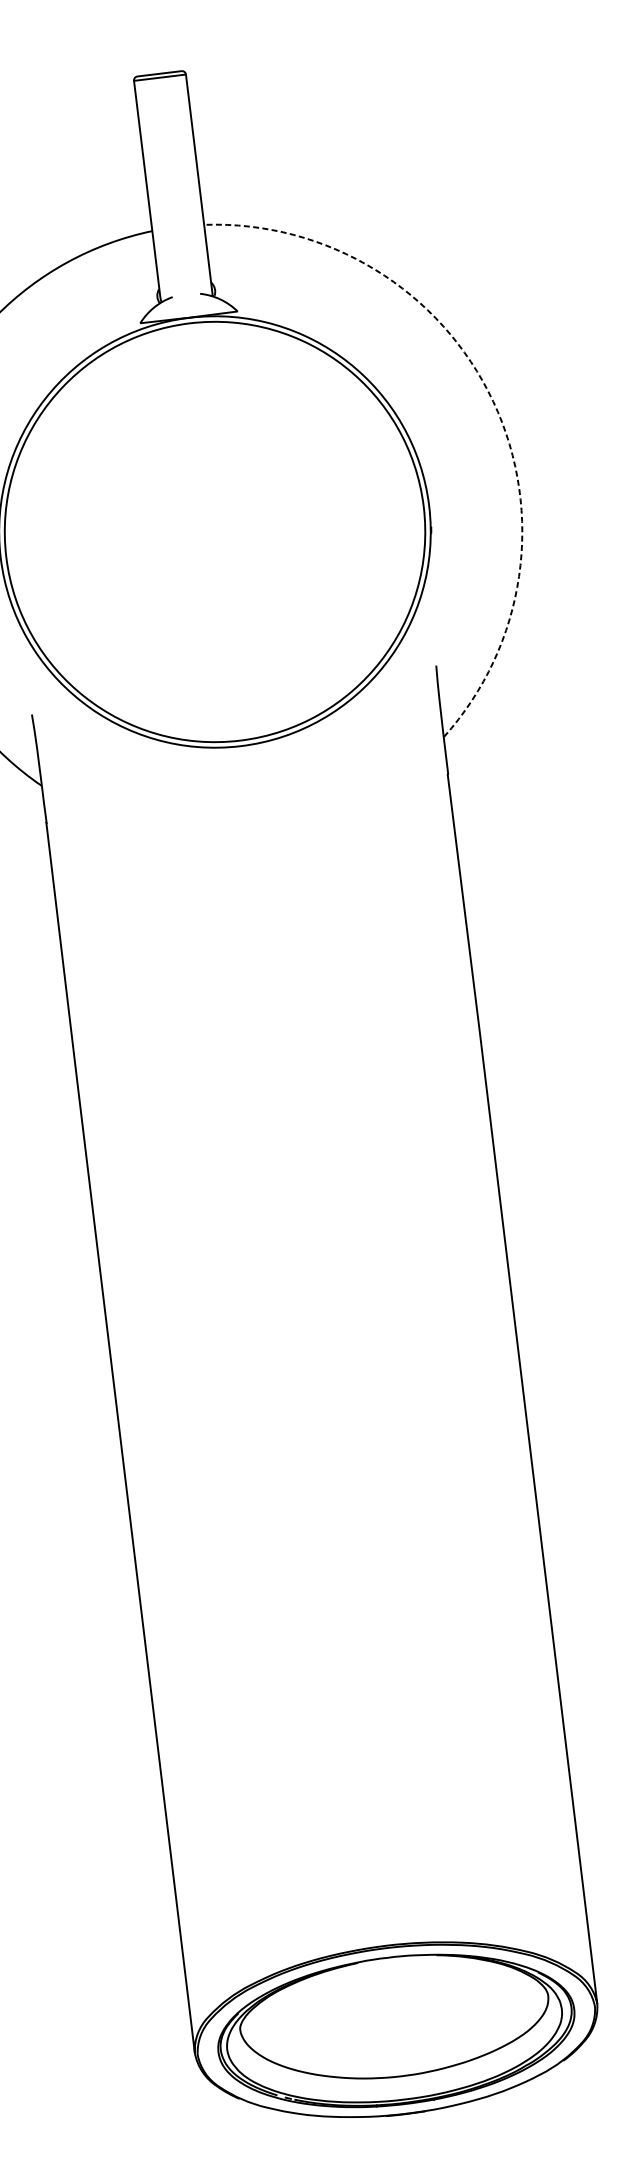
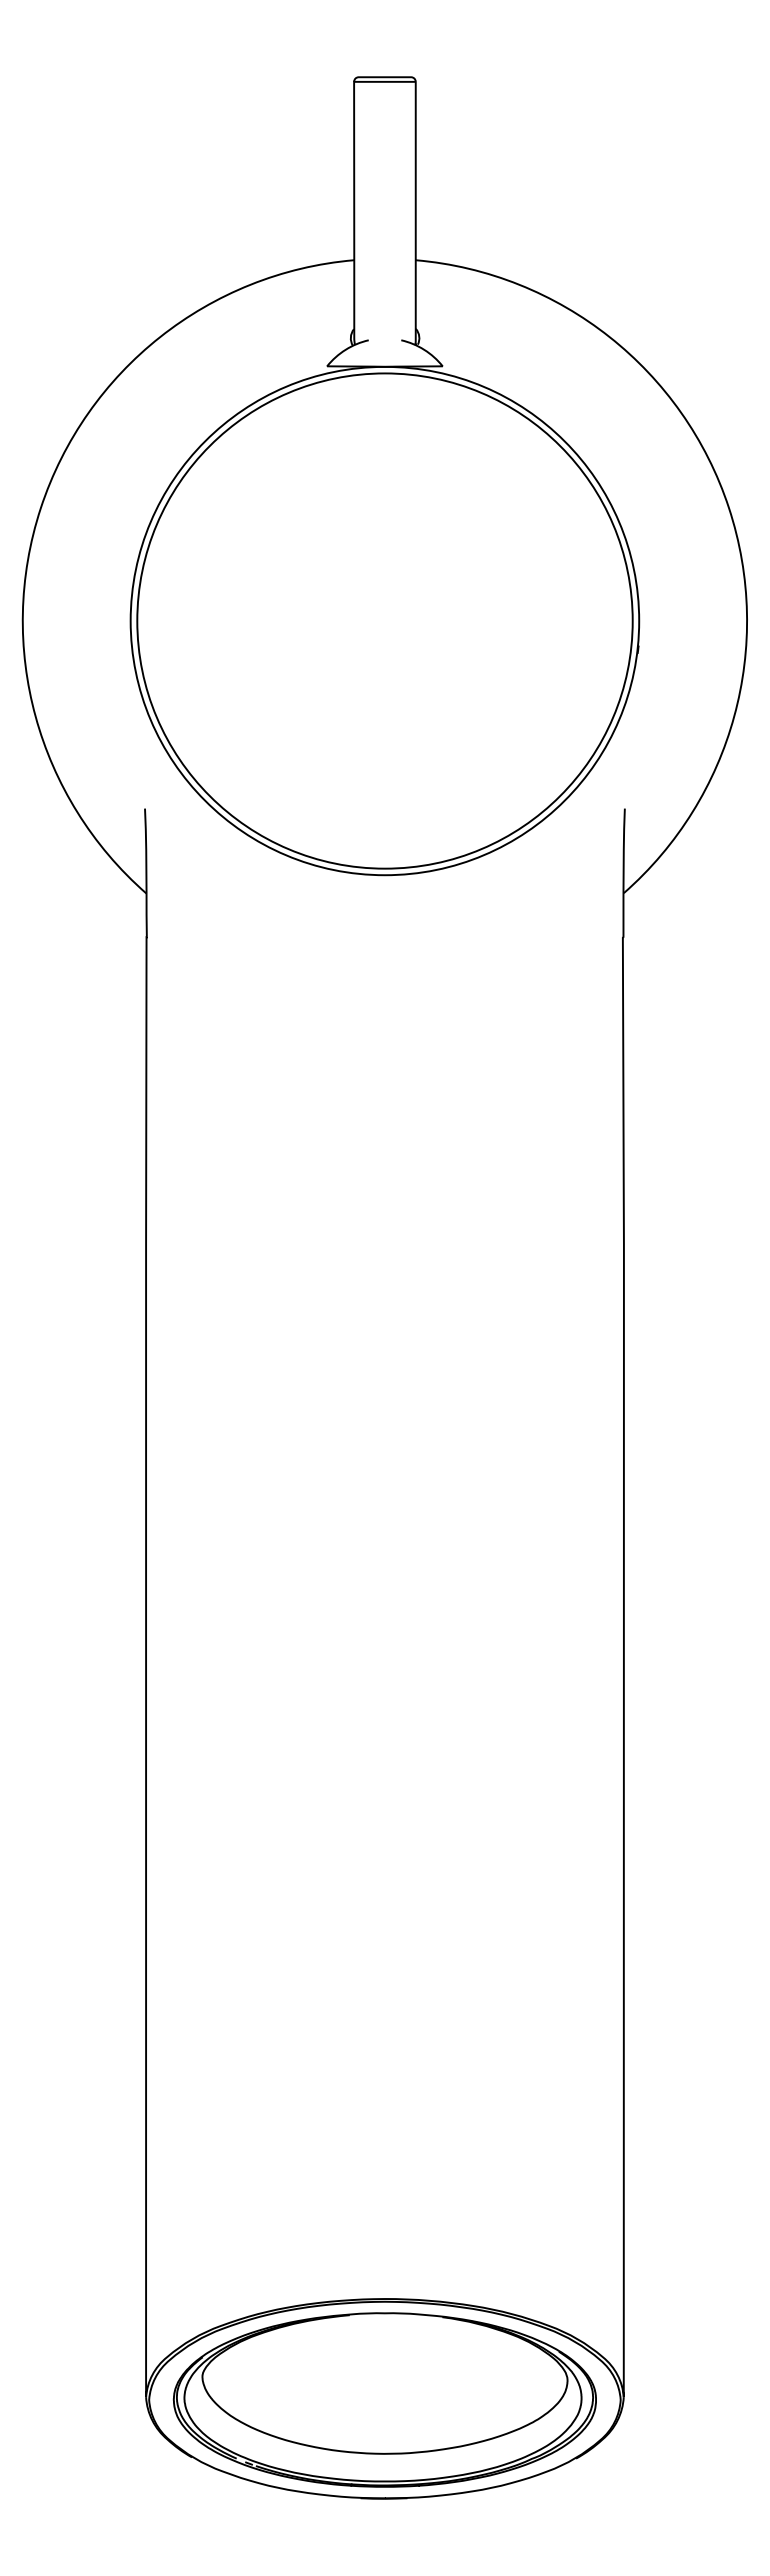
arc: (492, 401) -> (728, 507), dashed -> solid

